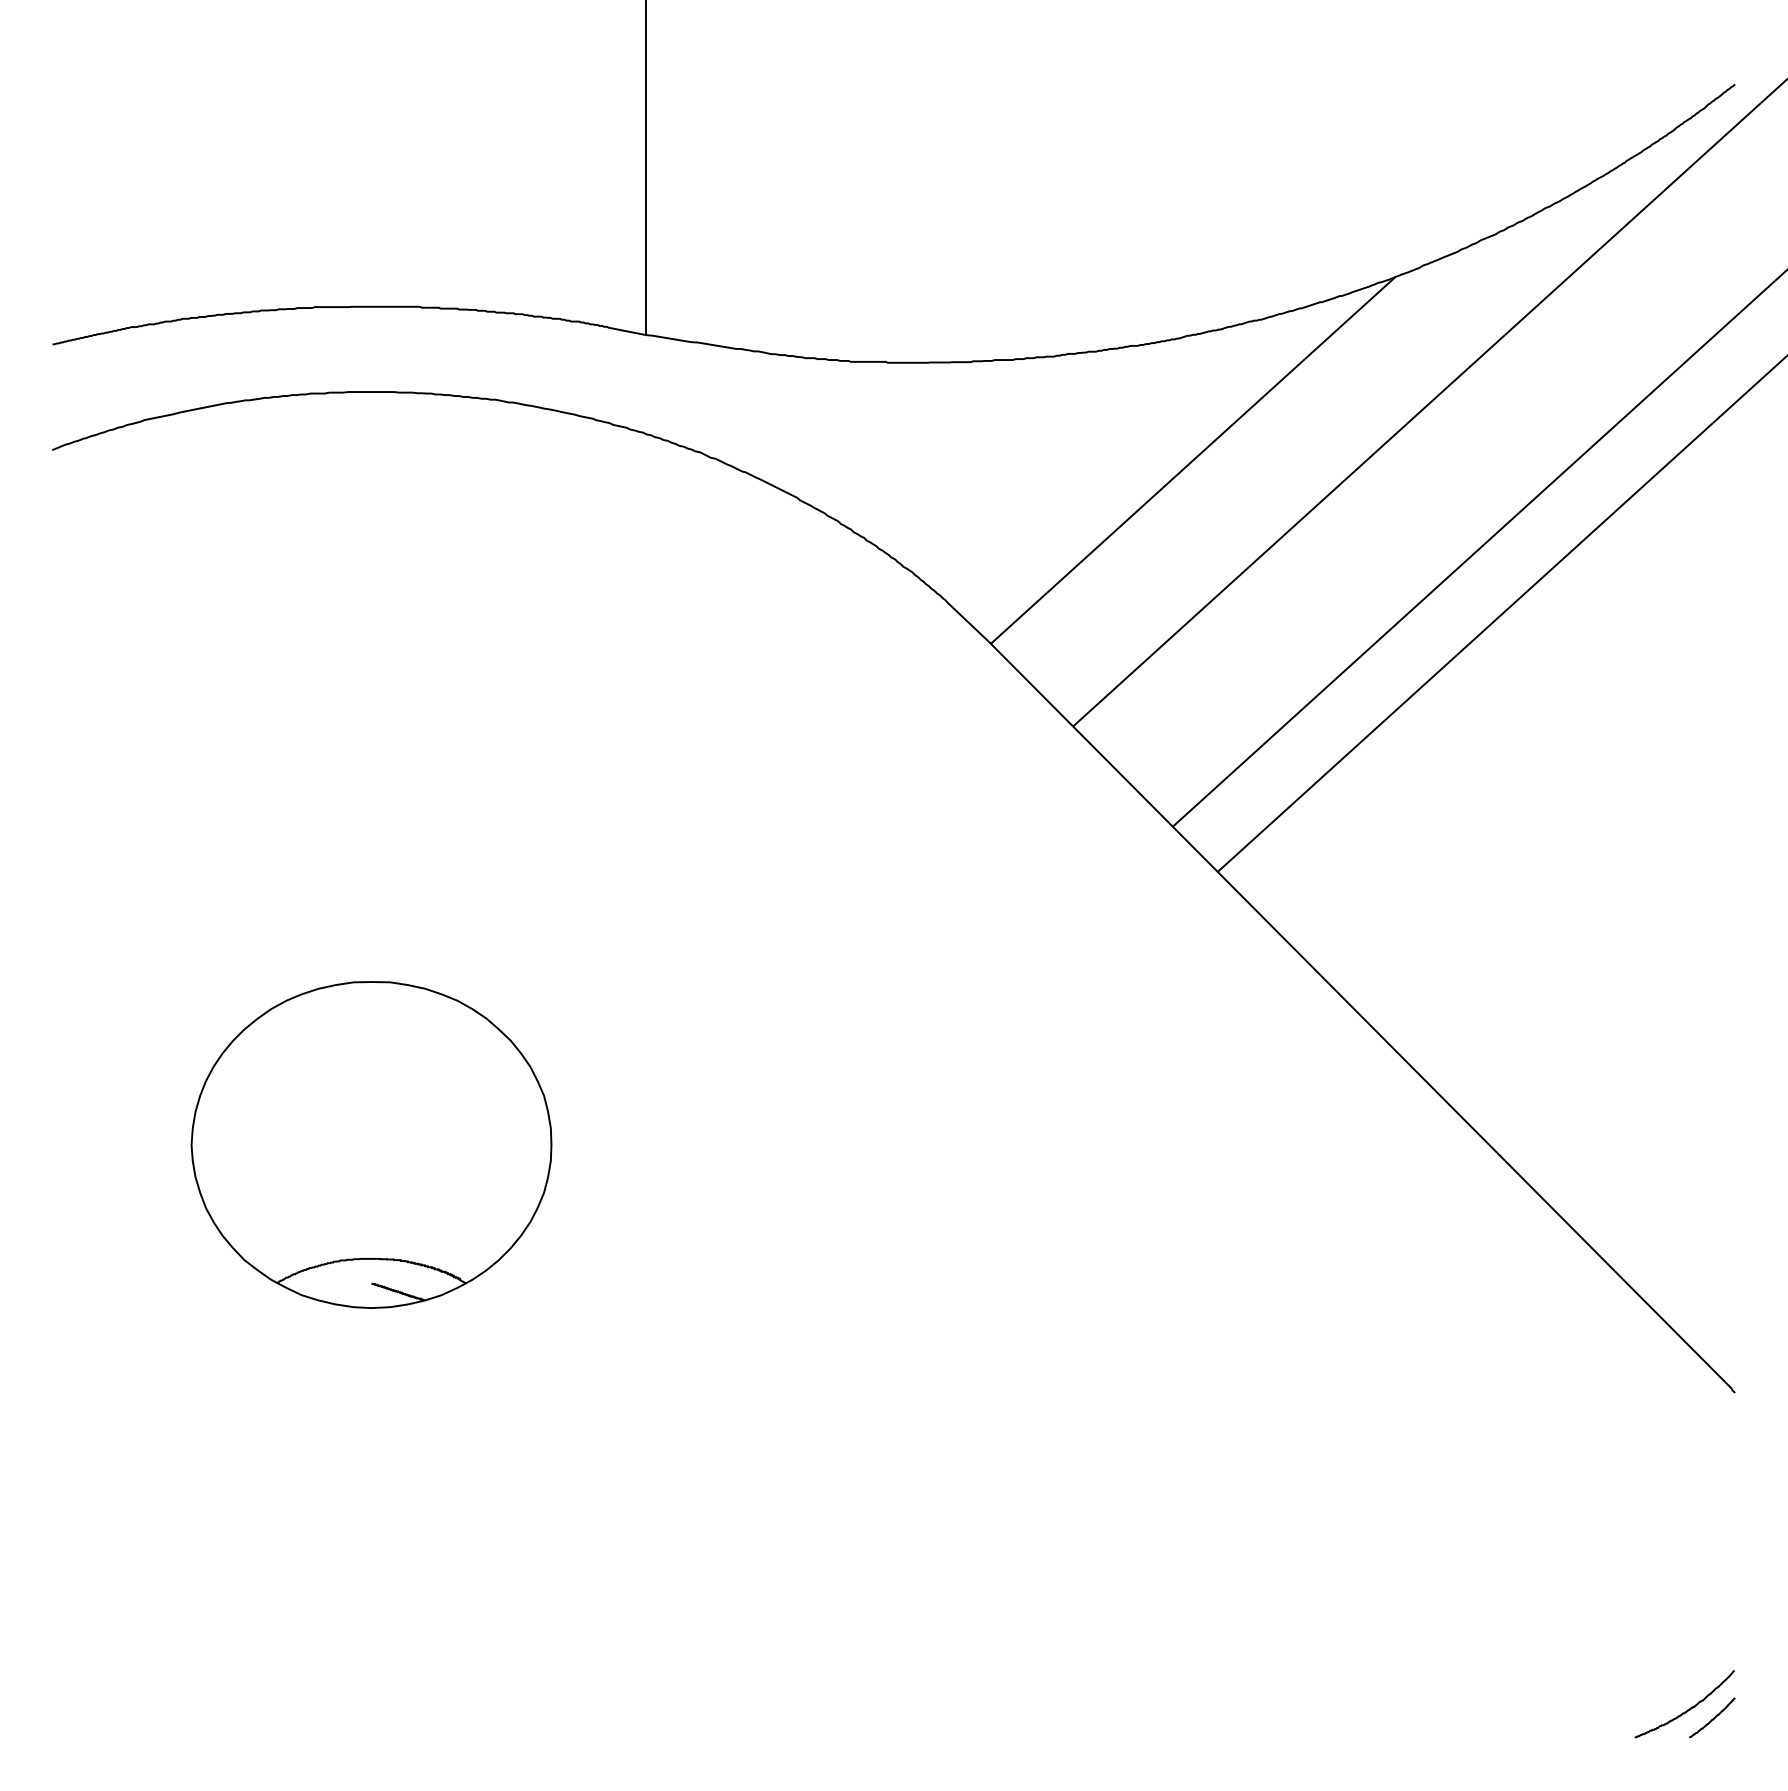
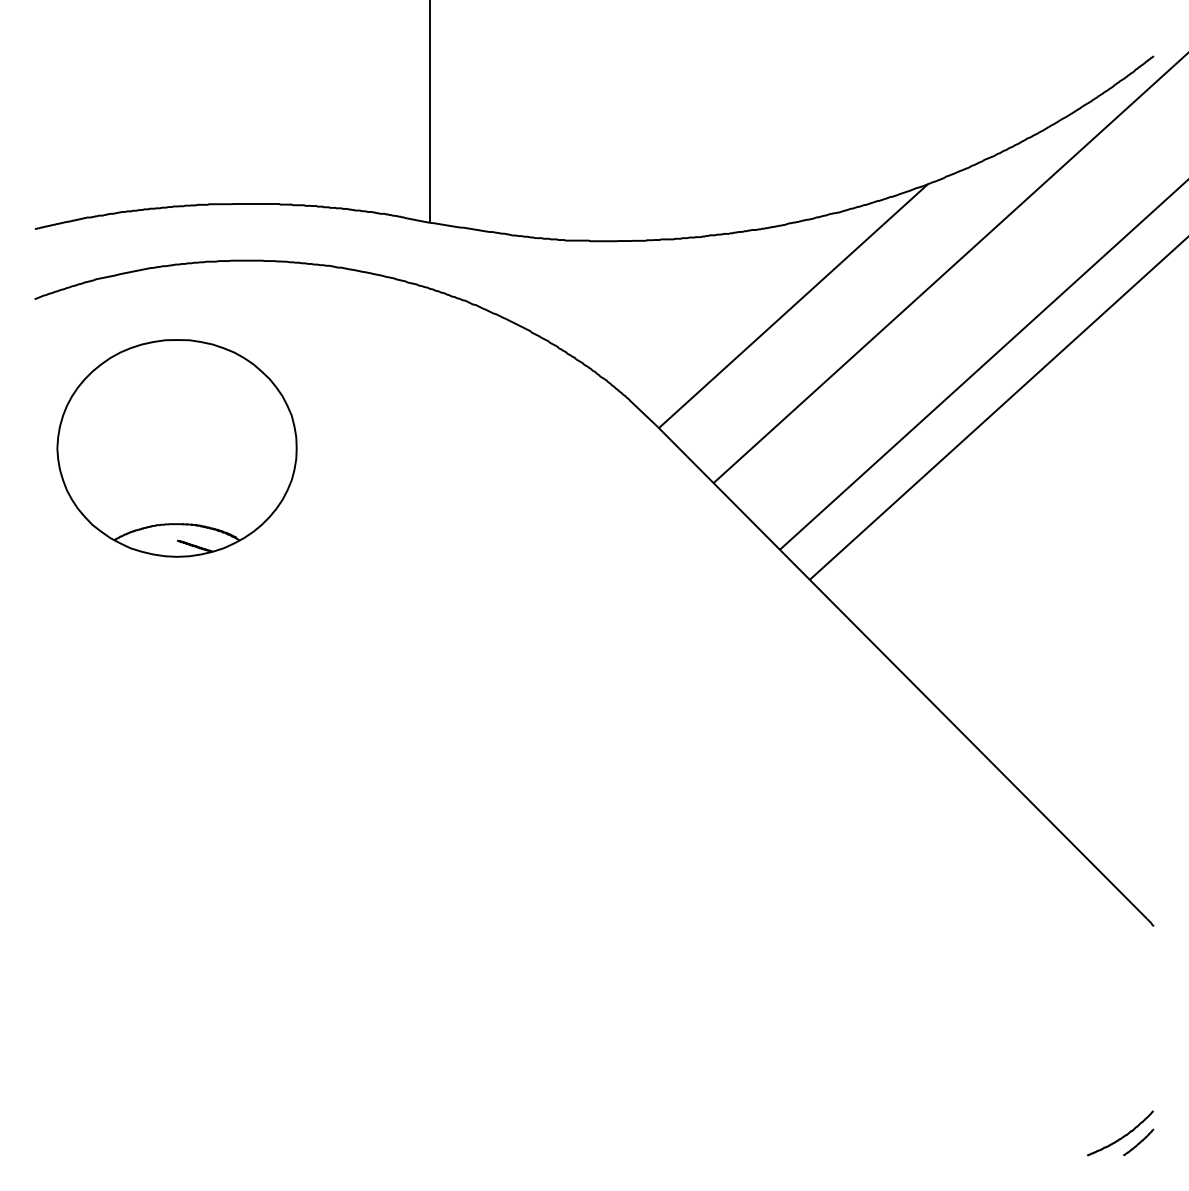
part: (370, 1145) -> (176, 448), moved

